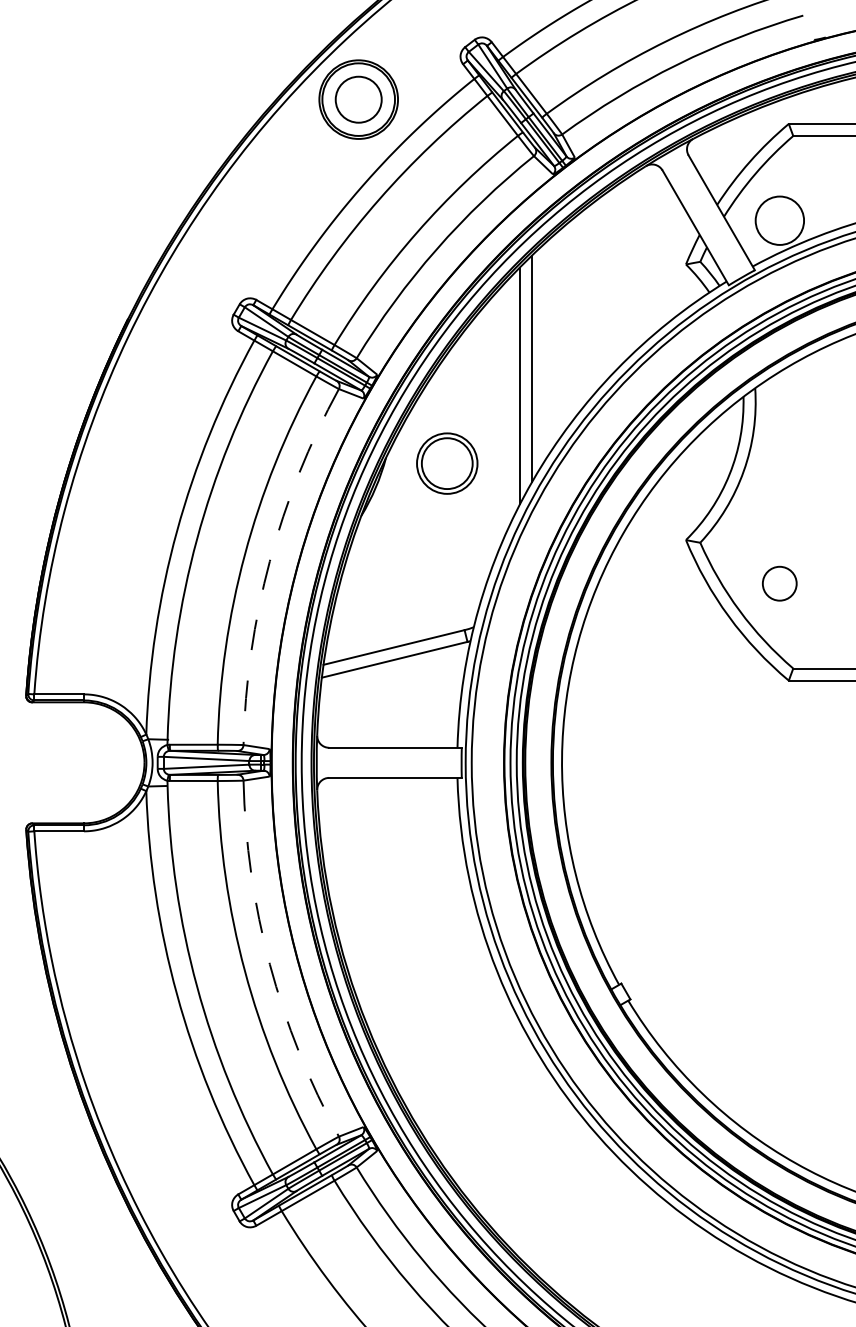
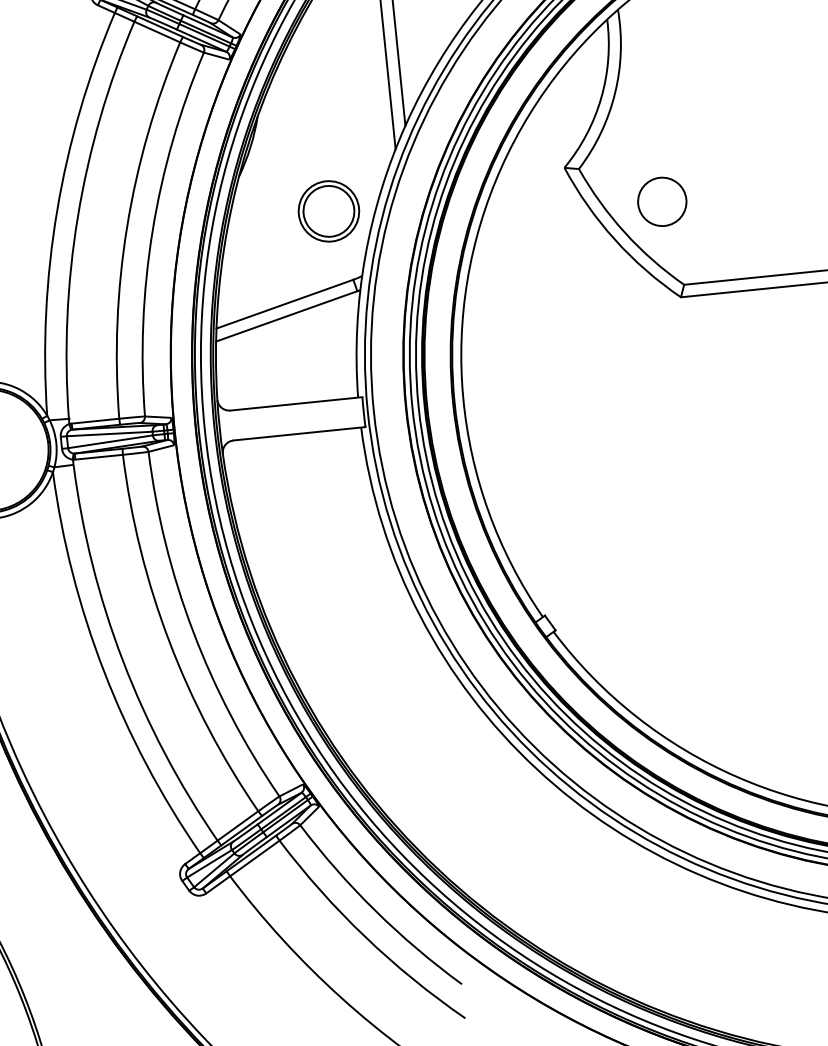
part: (447, 463) -> (329, 211), moved
arc: (269, 561) -> (152, 231), dashed -> solid
circle: (779, 583) -> (661, 201), size x1.43
arc: (269, 964) -> (193, 632), dashed -> solid

